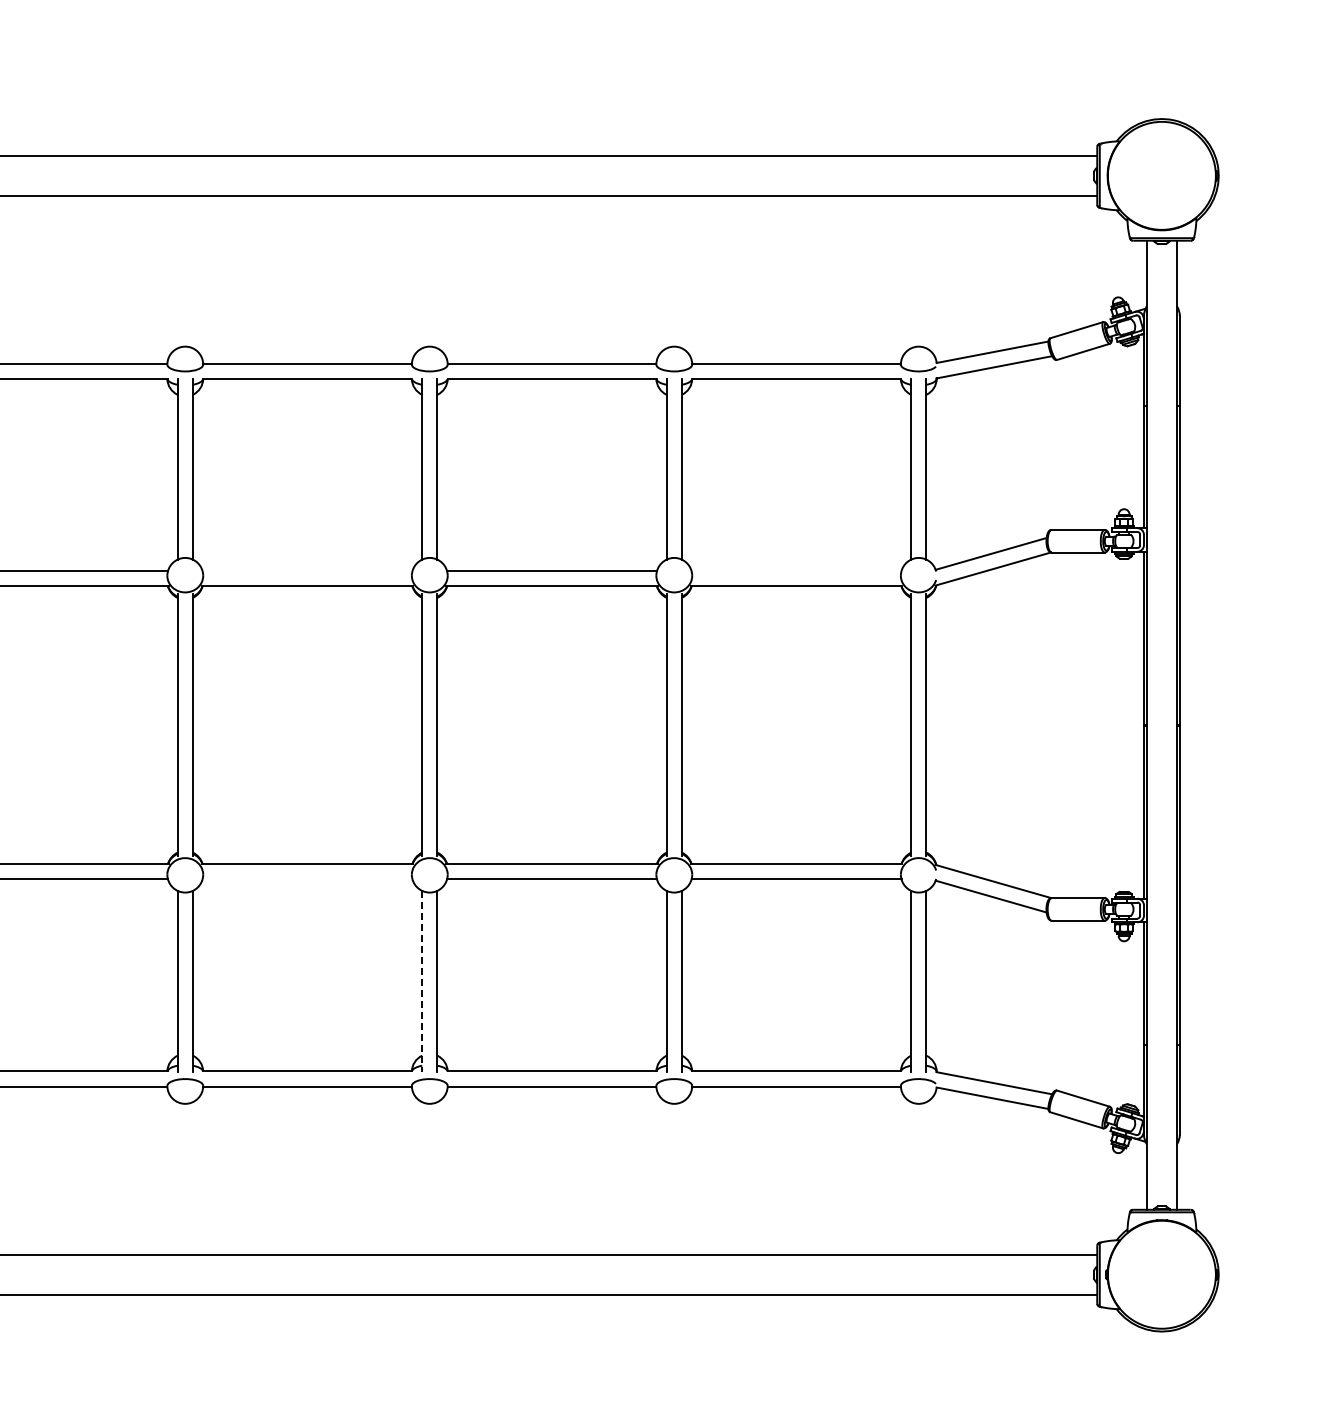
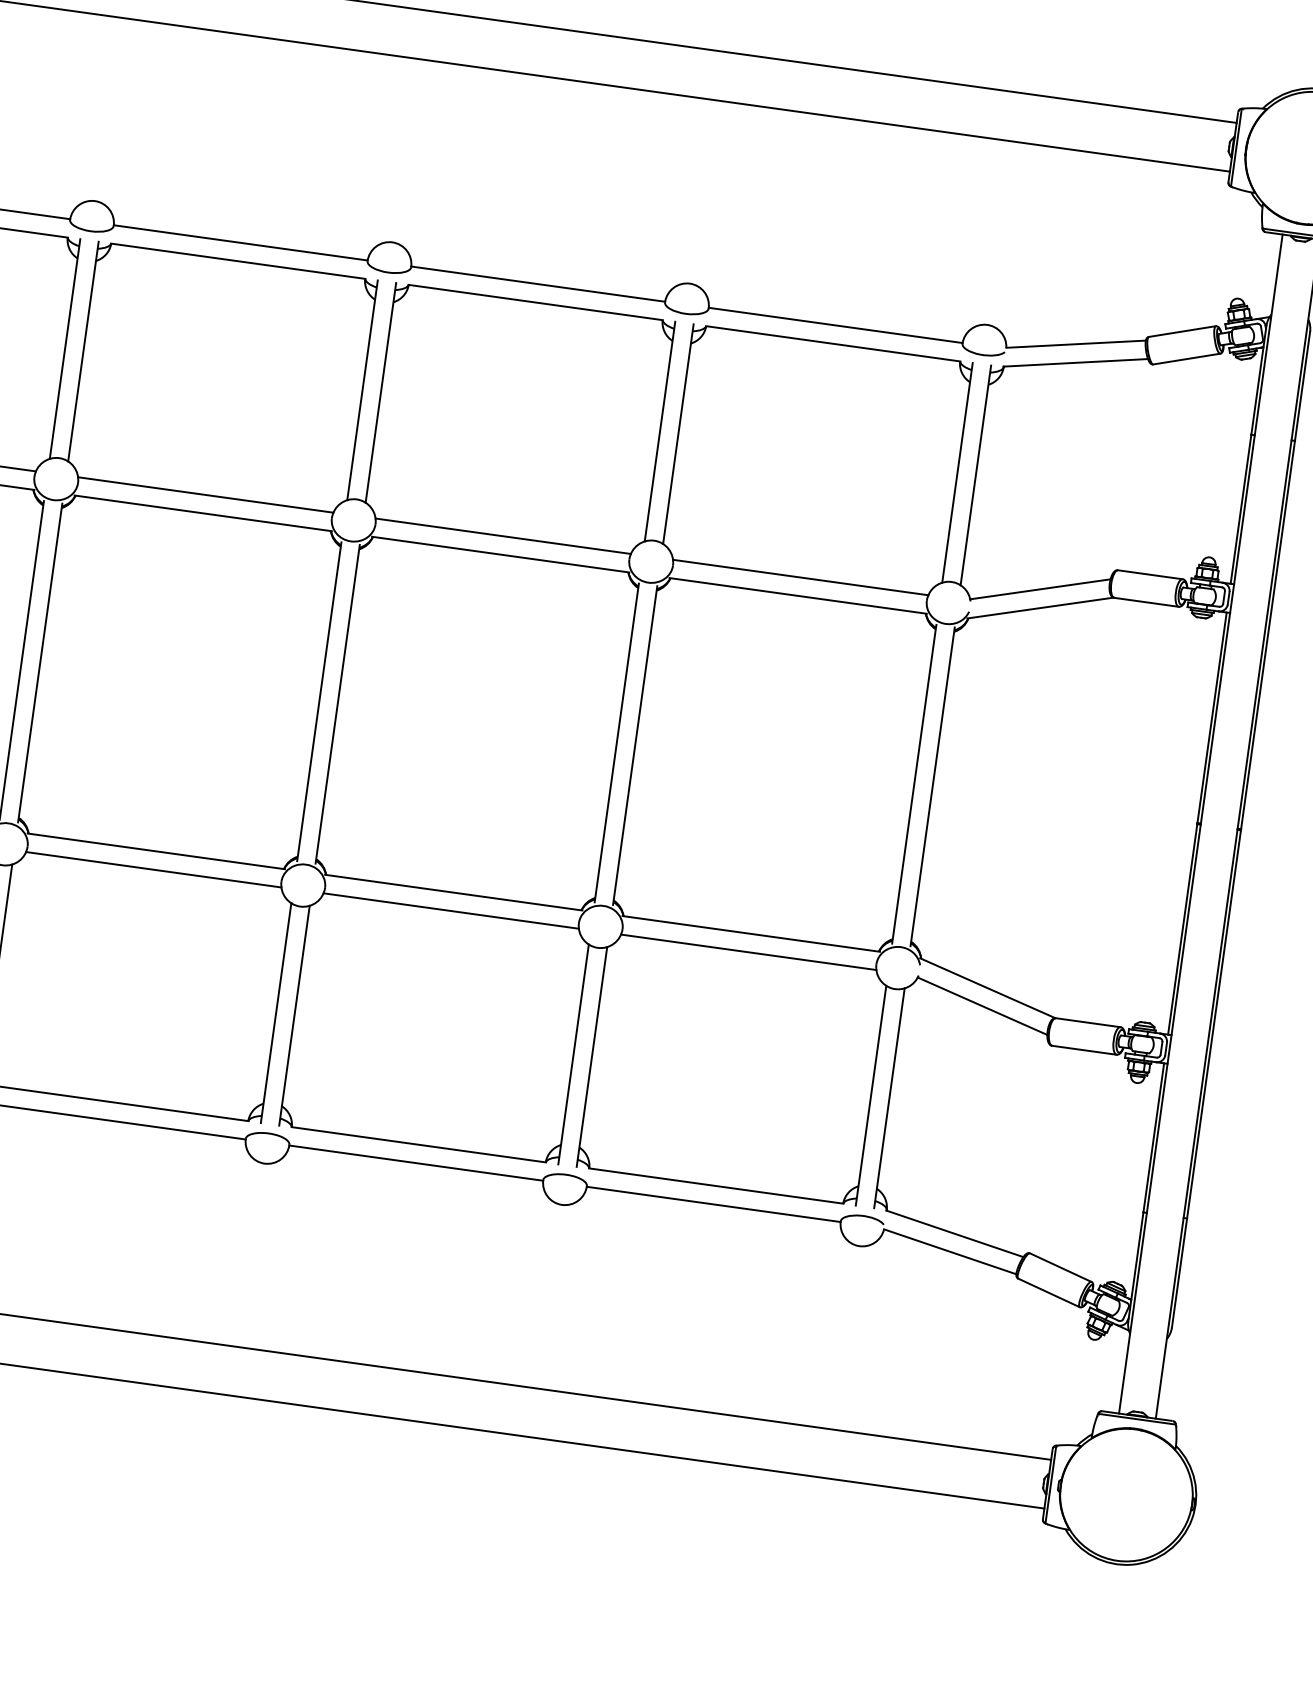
line: (307, 571) -> (205, 495), added
line: (796, 571) -> (800, 577), added
line: (307, 879) -> (153, 870), added
line: (422, 981) -> (276, 1013), dashed -> solid

